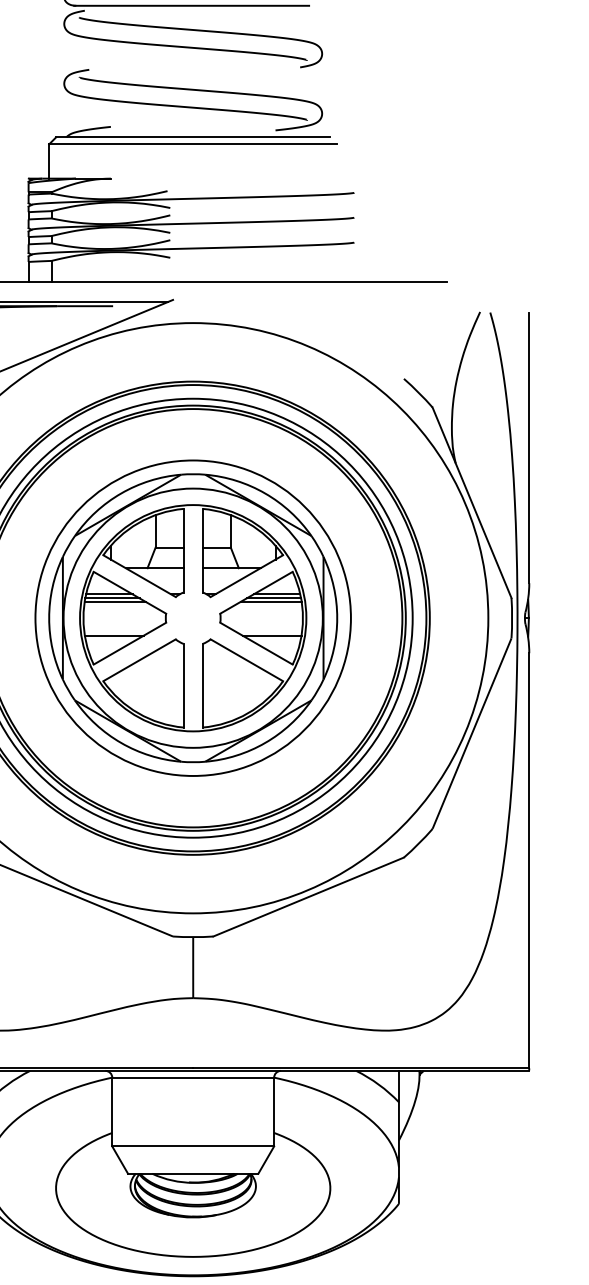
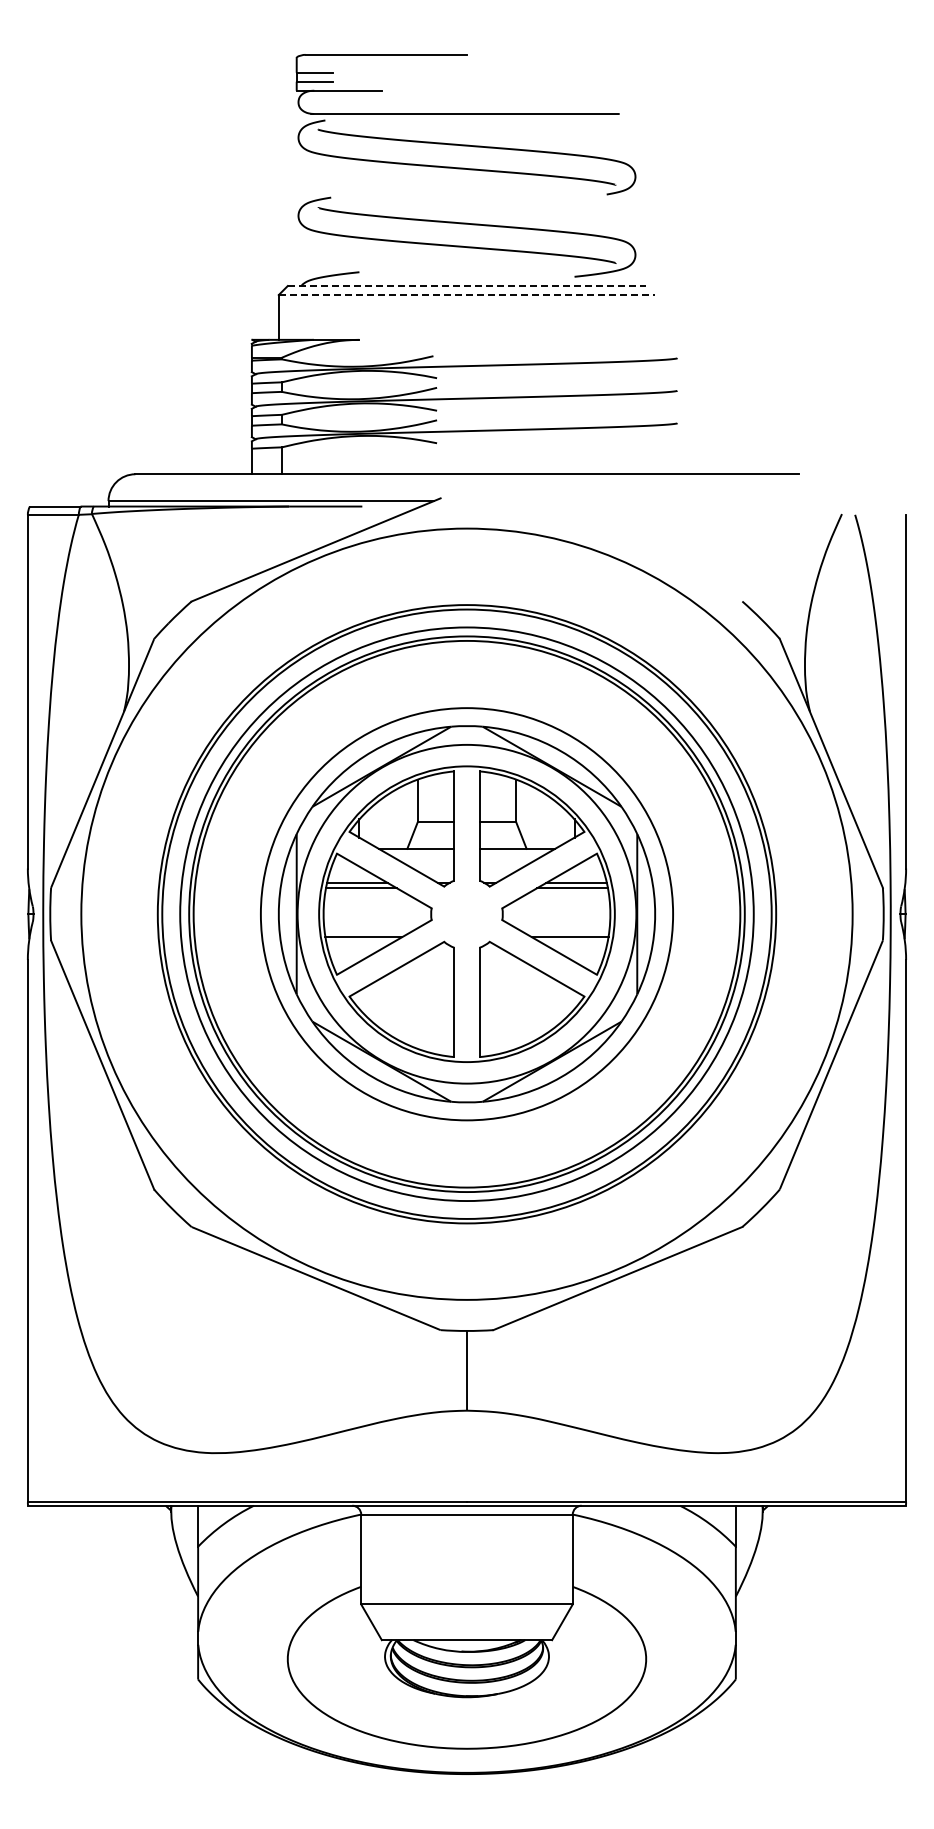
line: (193, 137) -> (467, 286), solid -> dashed
line: (193, 144) -> (467, 295), solid -> dashed
line: (114, 601) -> (364, 892), removed
line: (270, 601) -> (568, 892), removed

